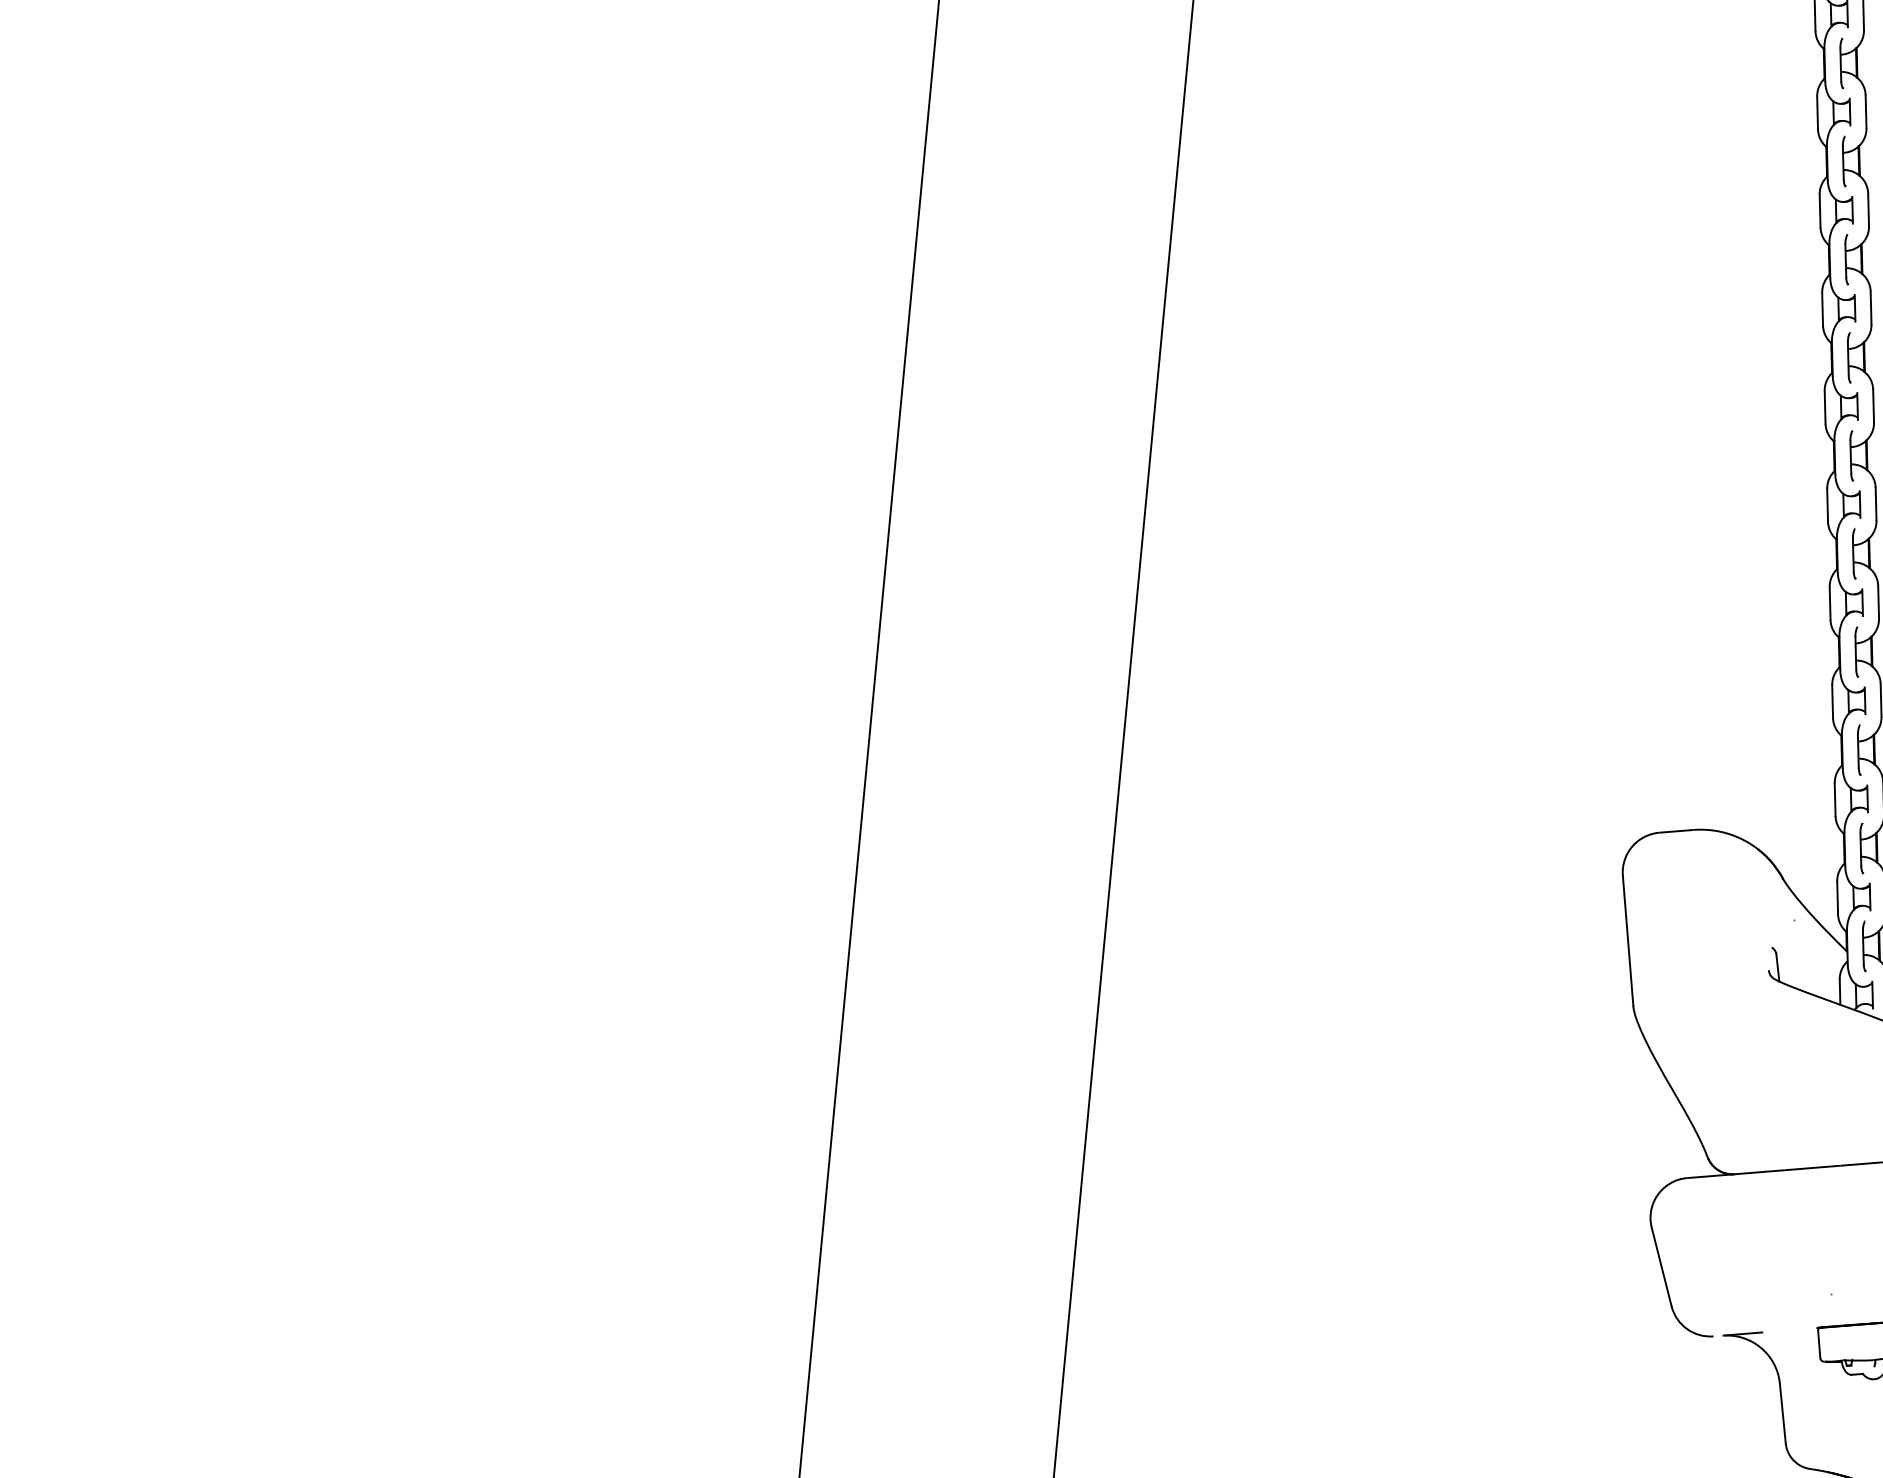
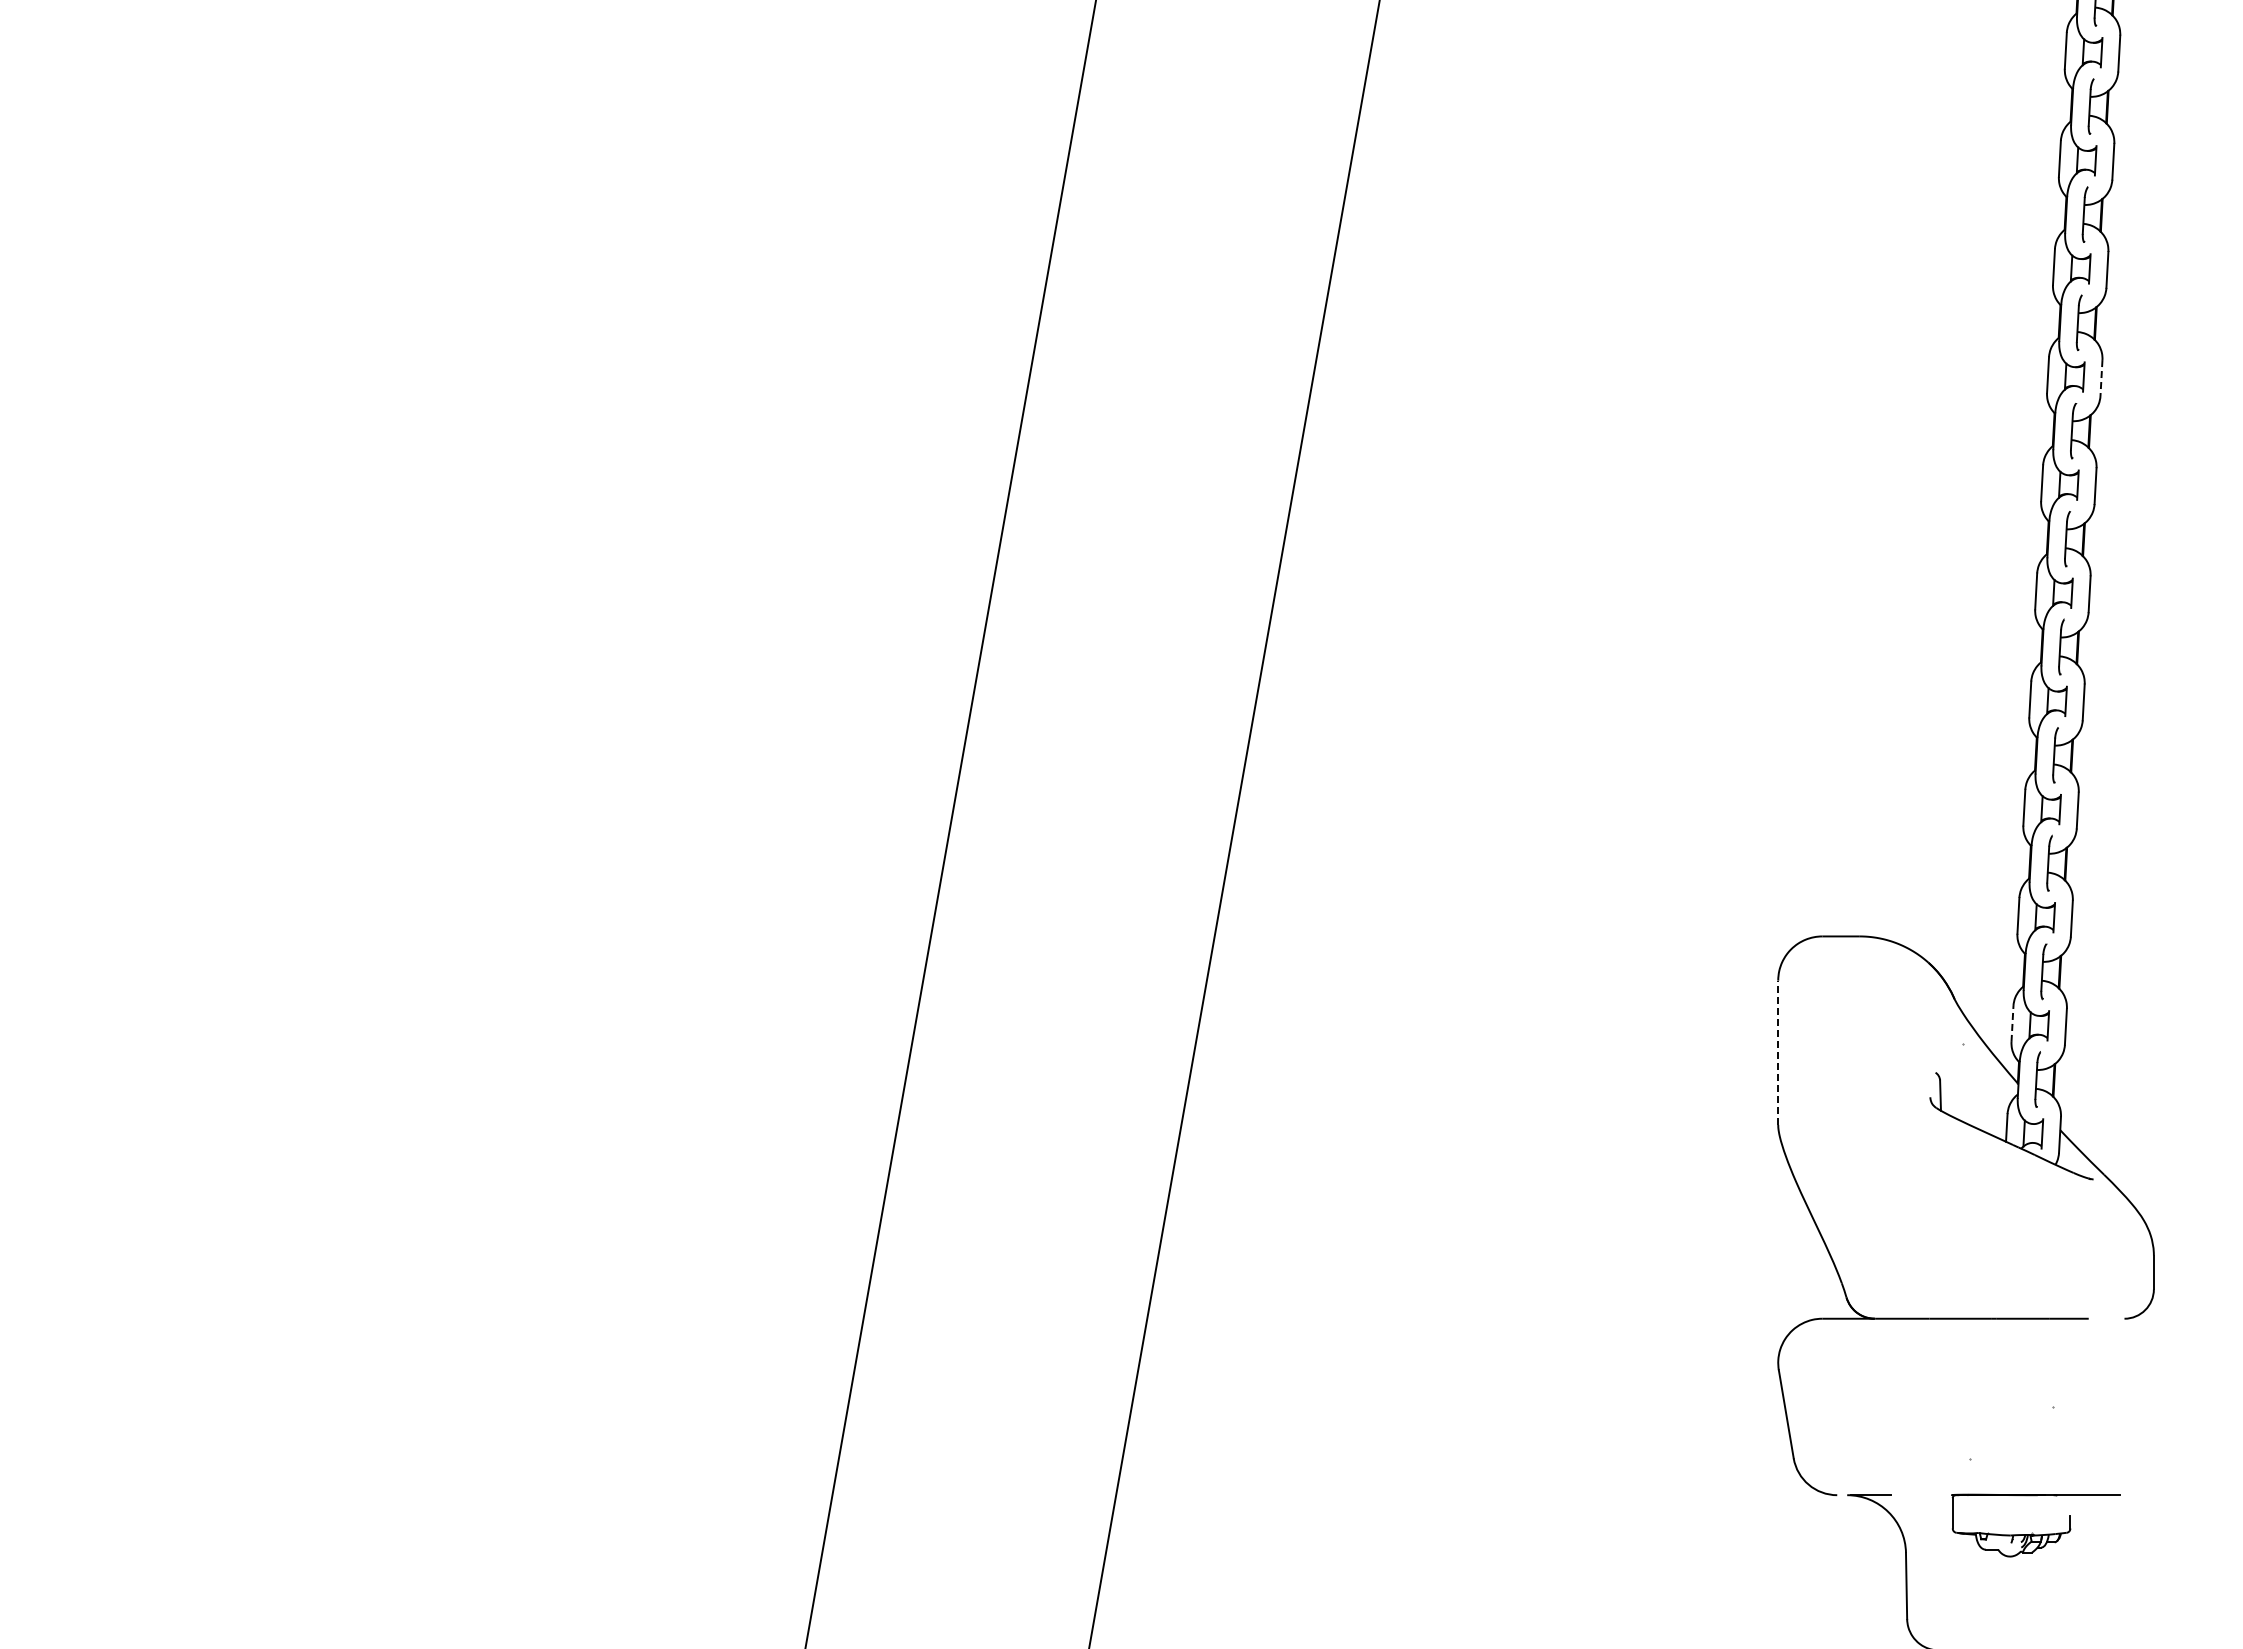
line: (1871, 308) -> (2101, 378), solid -> dashed
line: (1837, 897) -> (2012, 1023), solid -> dashed
line: (1628, 940) -> (1778, 1052), solid -> dashed

